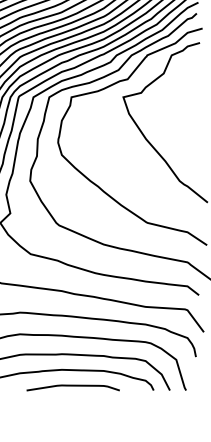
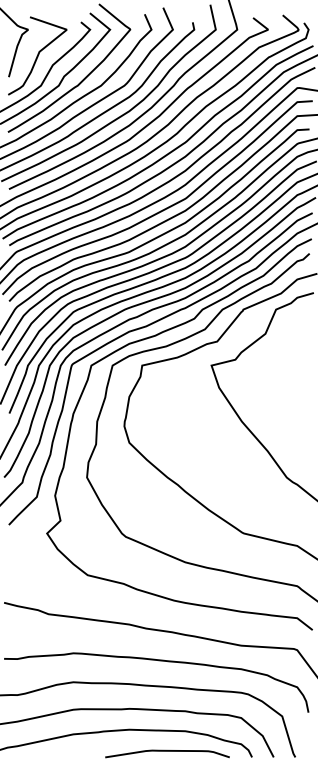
curve: (73, 386) -> (167, 751), moved

